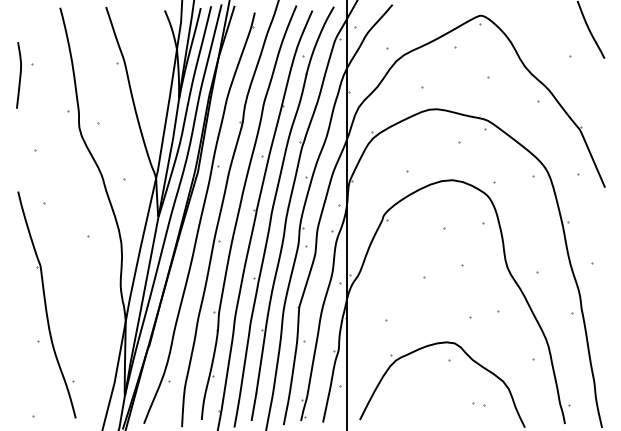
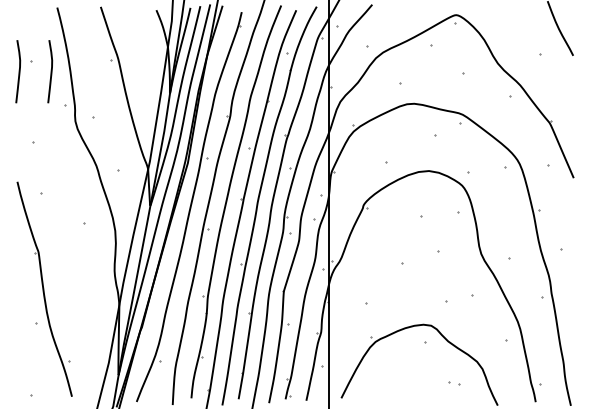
curve: (53, 75) -> (50, 71), added

